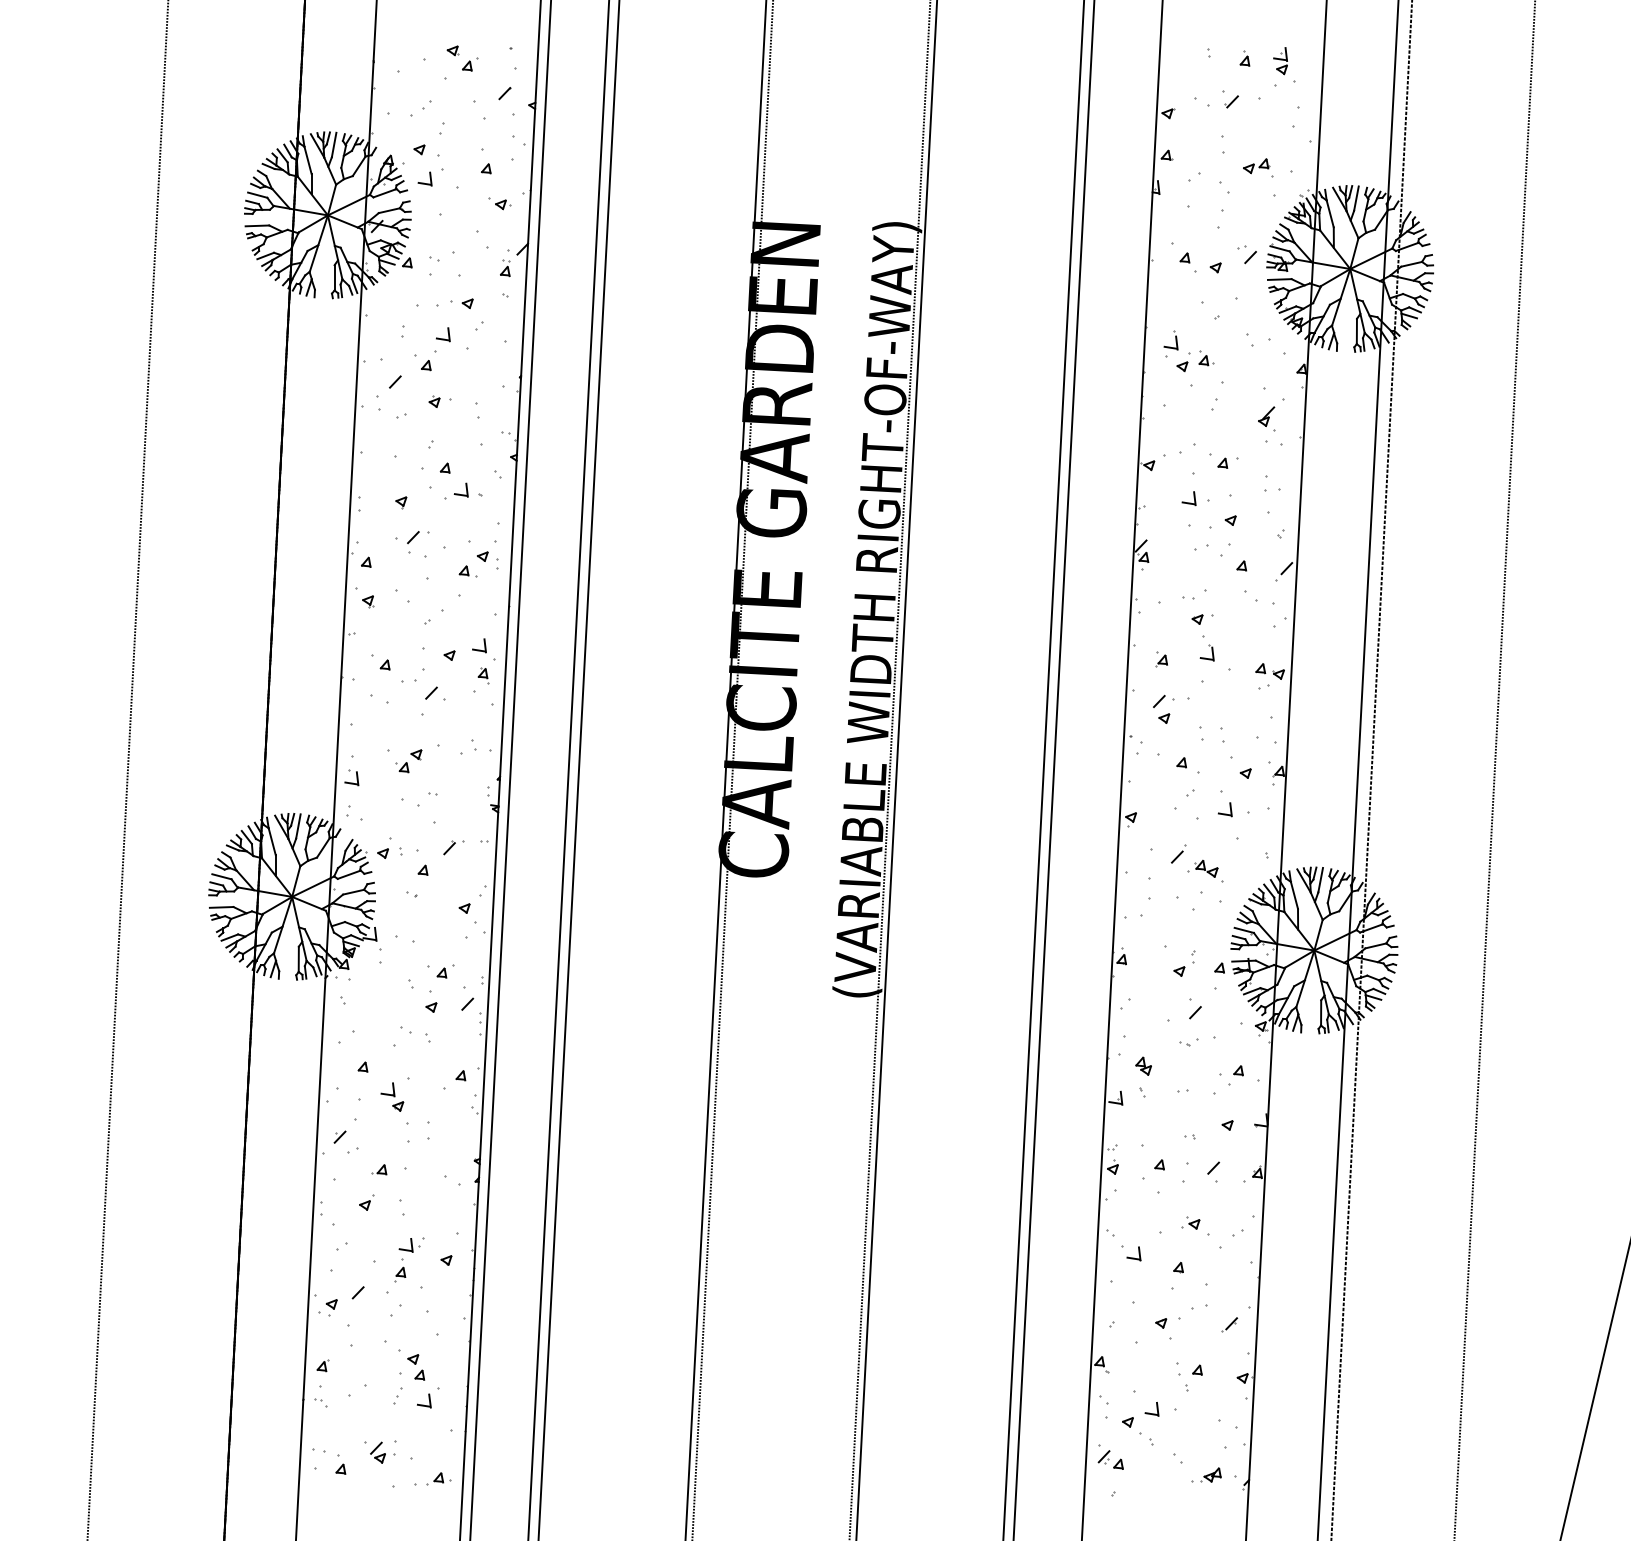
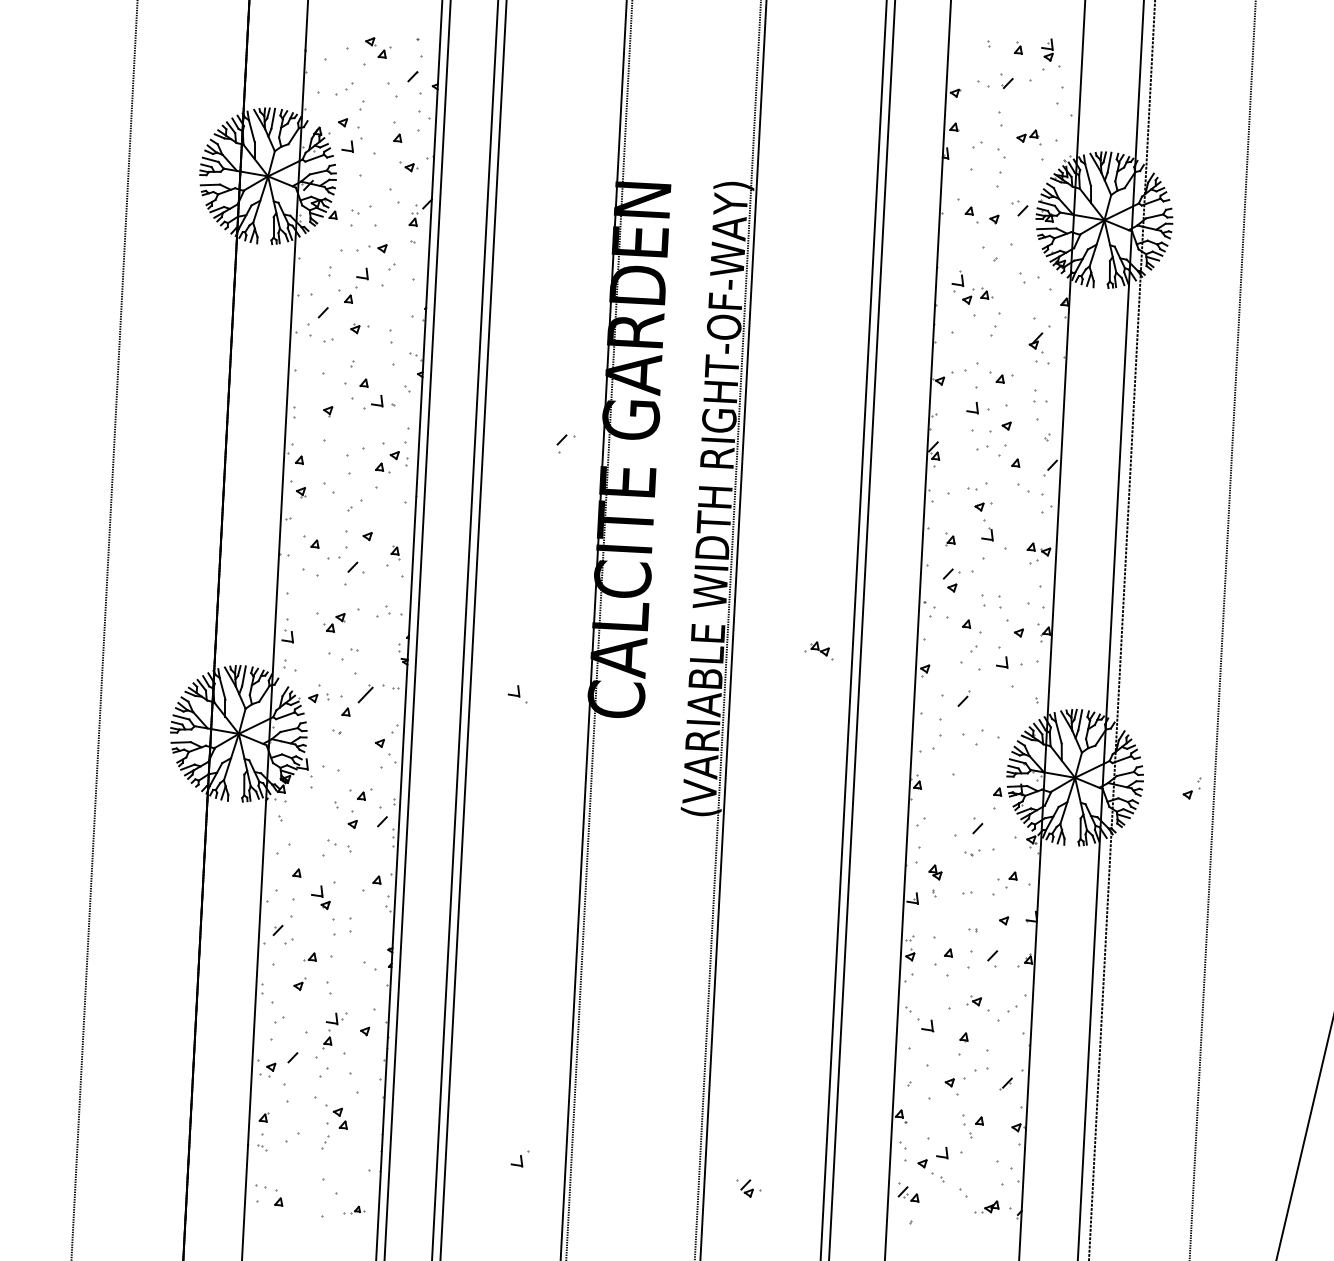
part: (417, 541) -> (565, 443), moved
part: (483, 649) -> (517, 694), moved
part: (453, 847) -> (370, 693), size x1.6
part: (1204, 870) -> (818, 650), moved
part: (1184, 963) -> (1191, 788), moved
part: (427, 1397) -> (519, 1158), moved
part: (379, 1452) -> (748, 1188), moved
part: (433, 1478) -> (354, 1209), size x0.7

